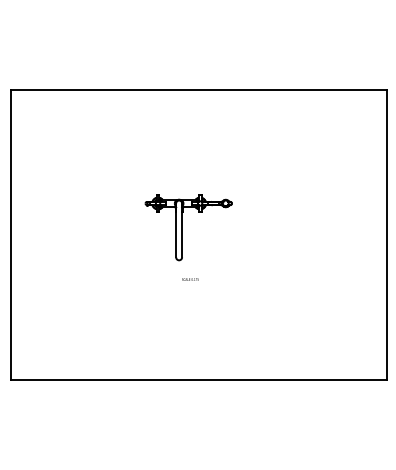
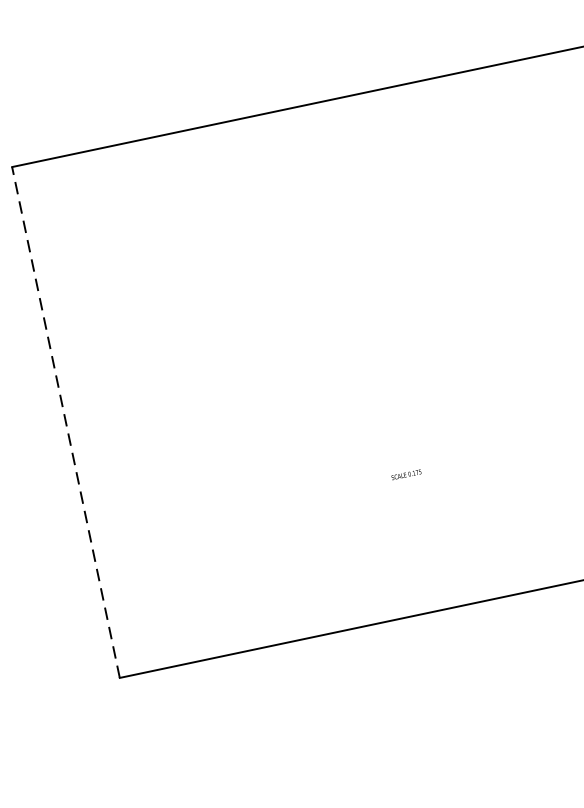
part: (188, 227) -> (375, 343), removed
line: (11, 234) -> (66, 421), solid -> dashed
text: (190, 279) -> (406, 474), moved

